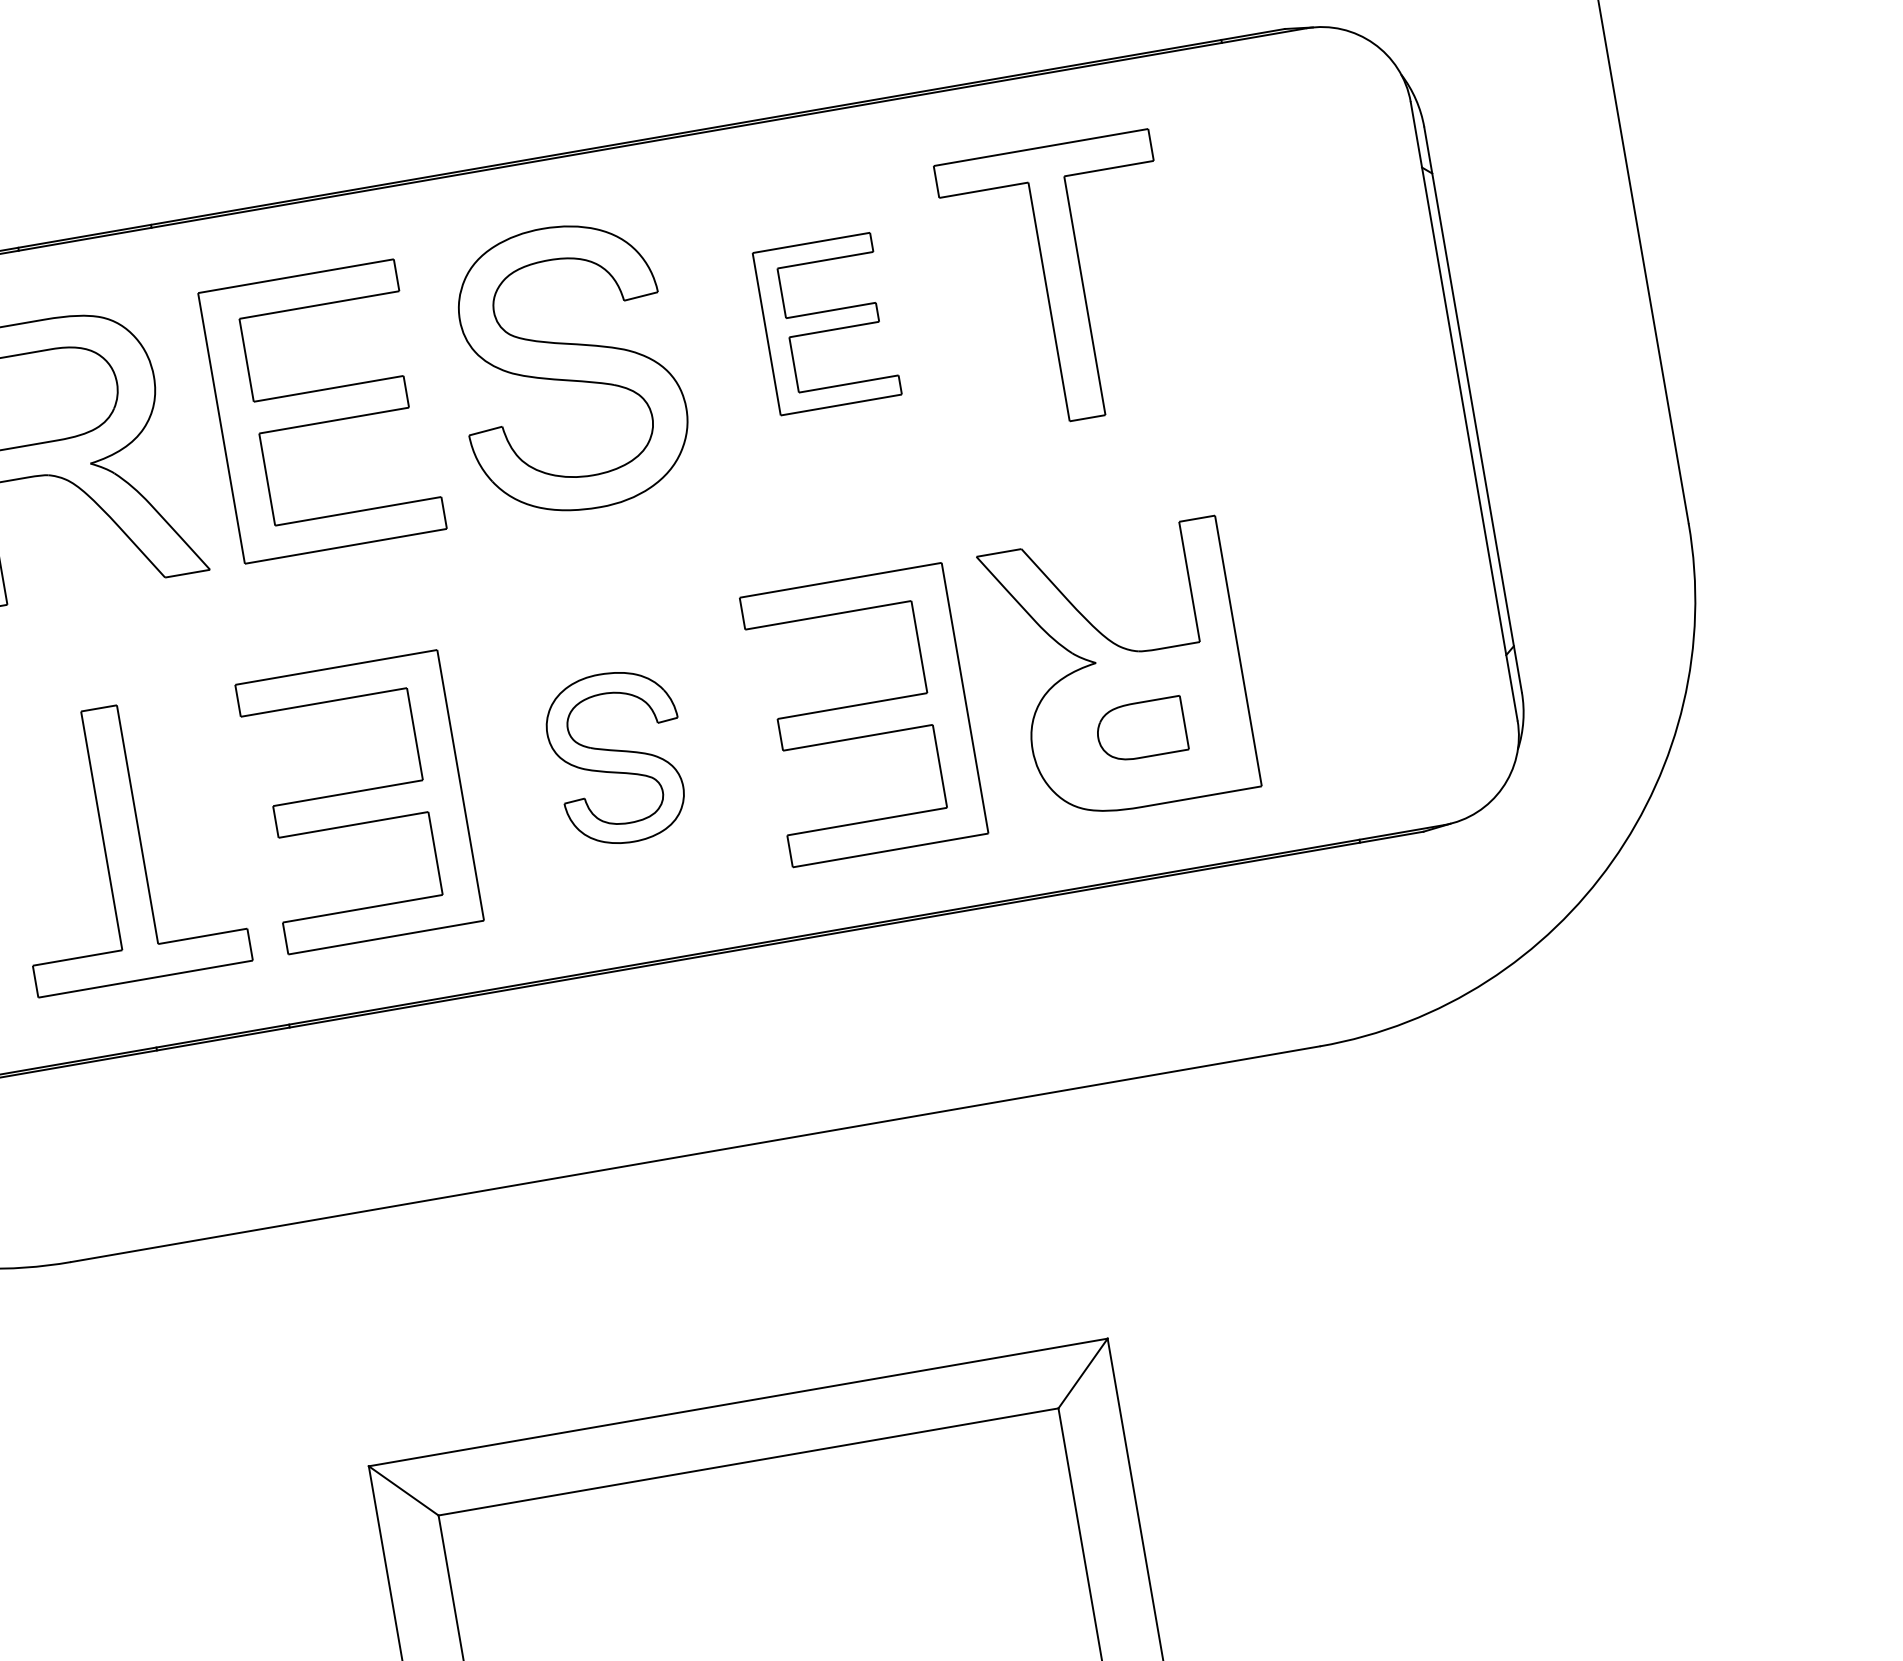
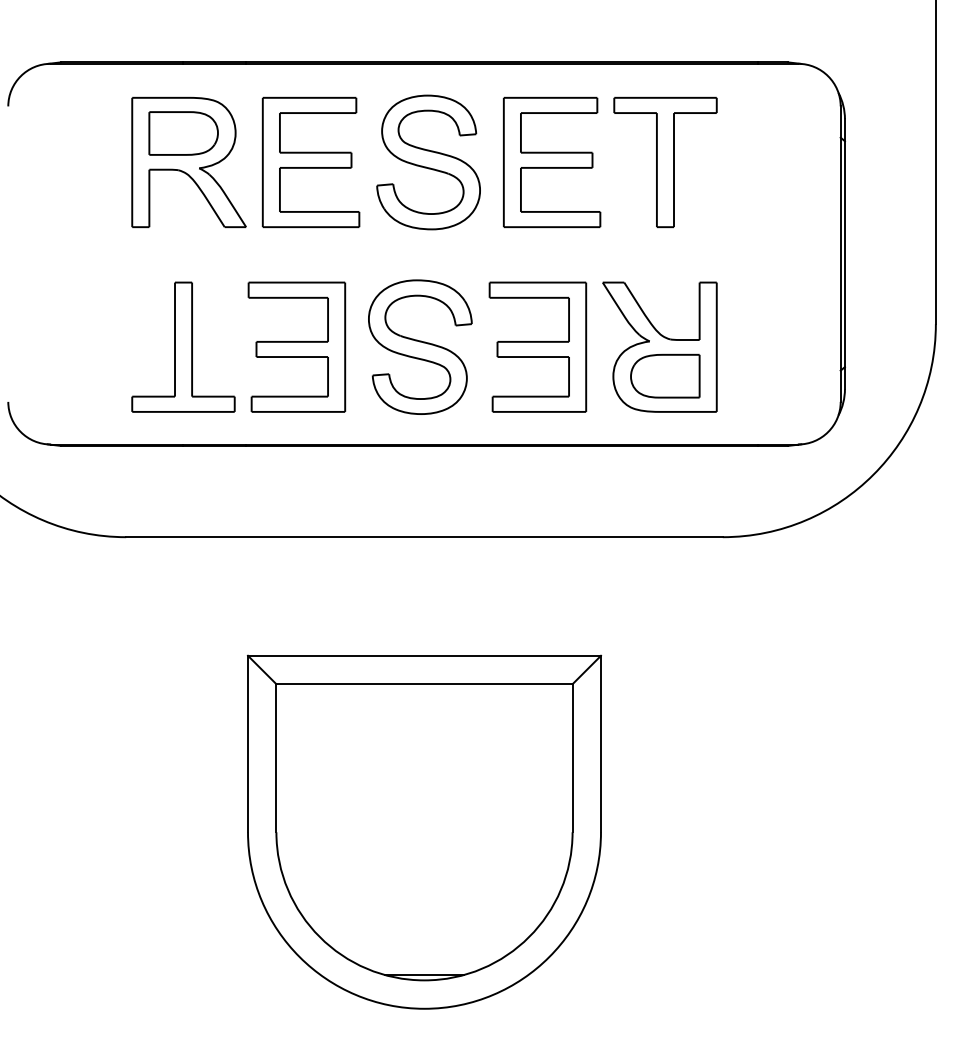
part: (827, 323) -> (552, 162), size x1.67
part: (1141, 728) -> (665, 375), size x1.67
part: (618, 756) -> (420, 346), size x1.67

